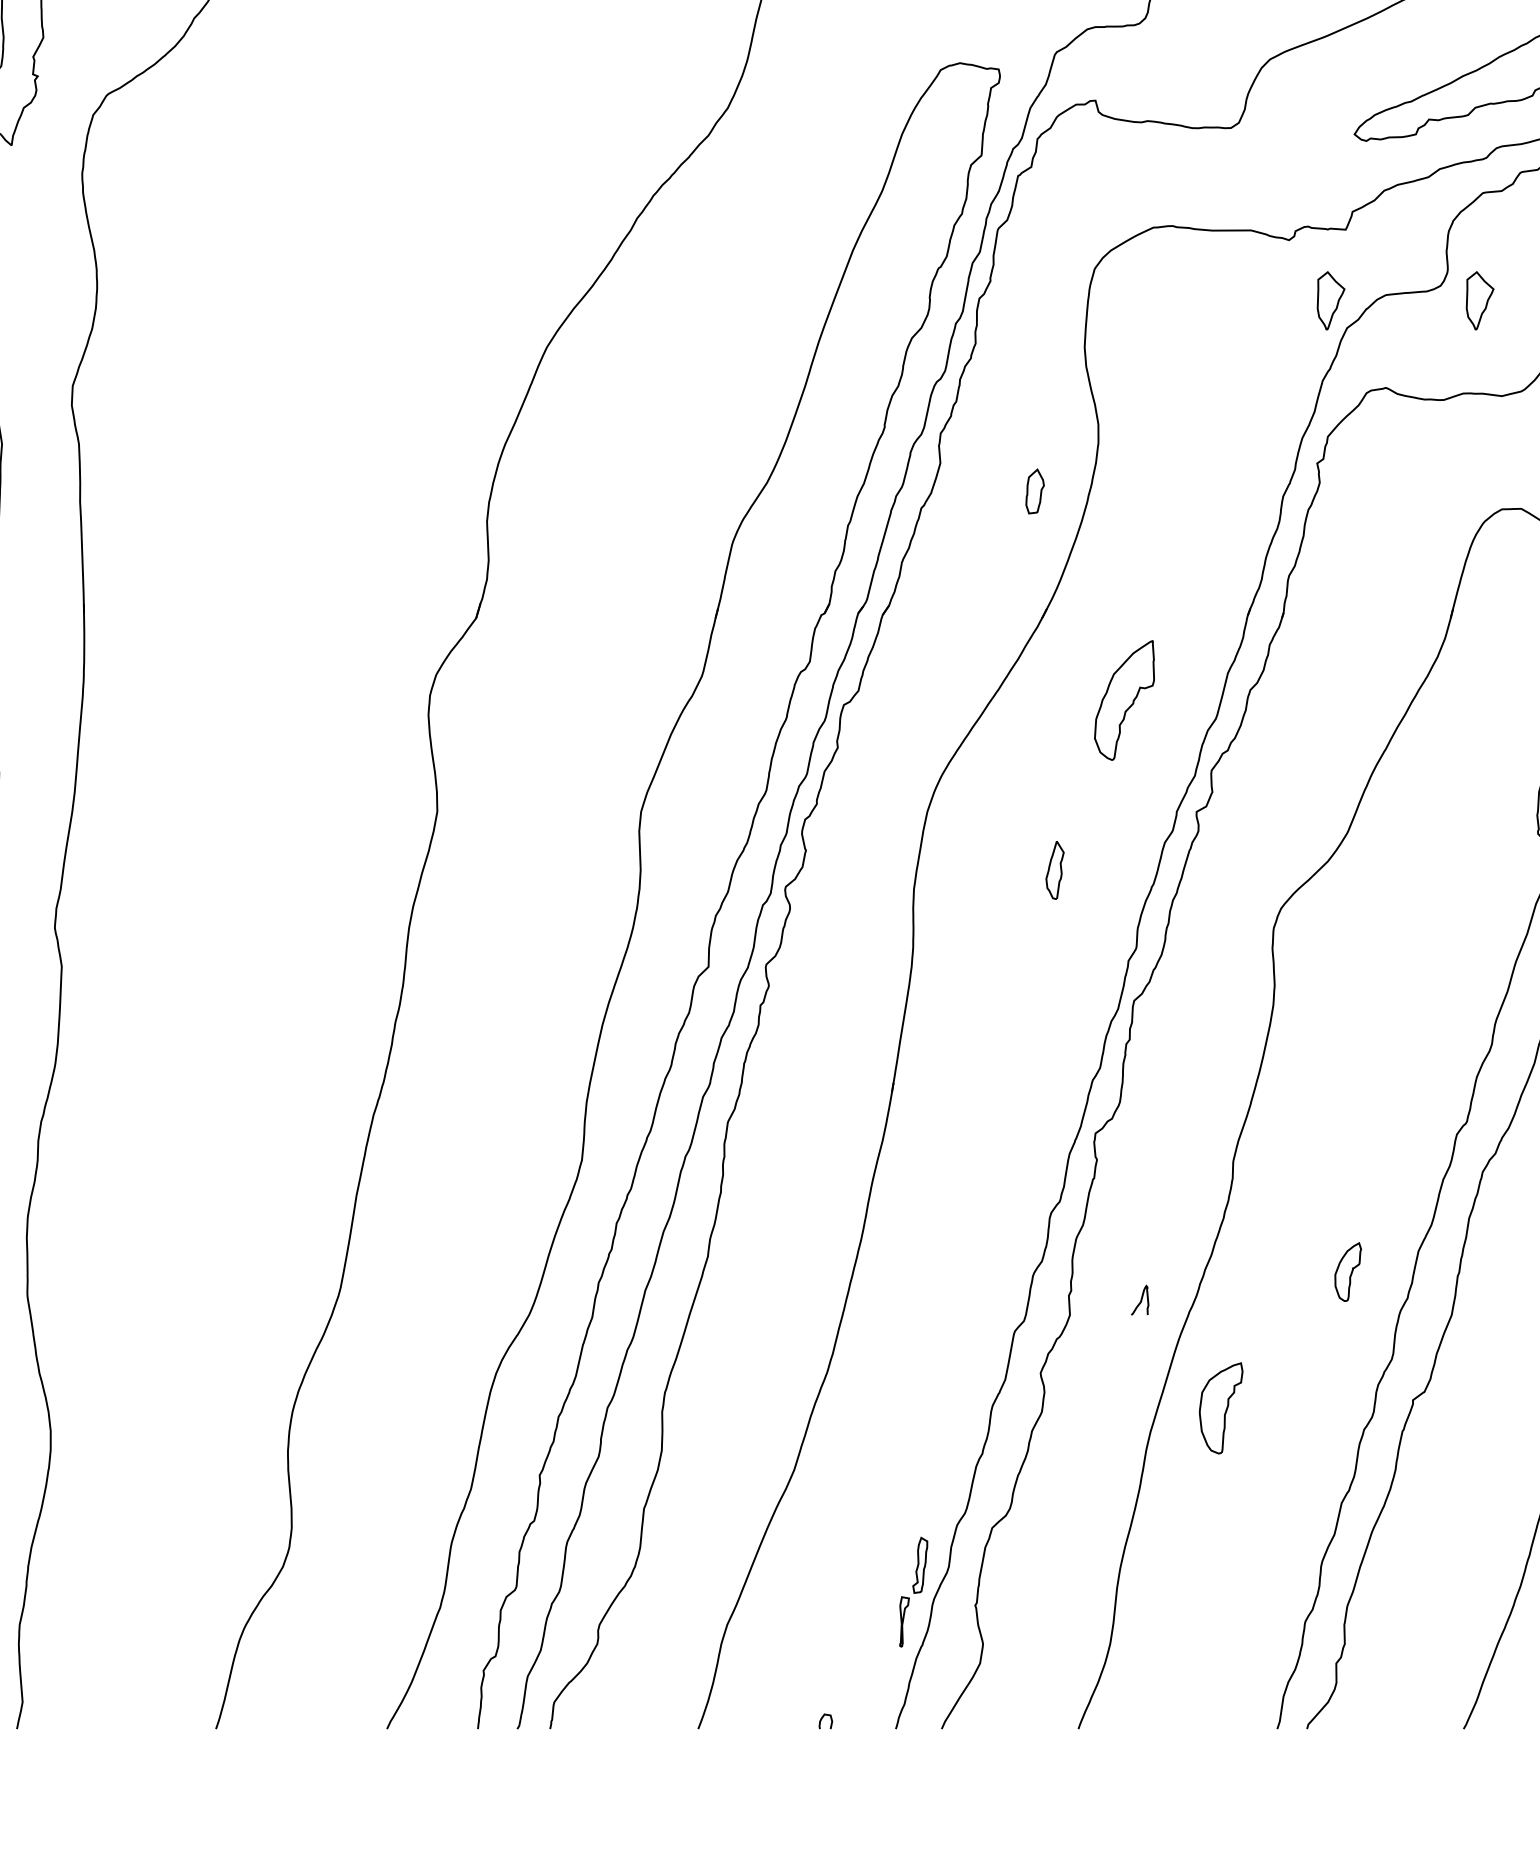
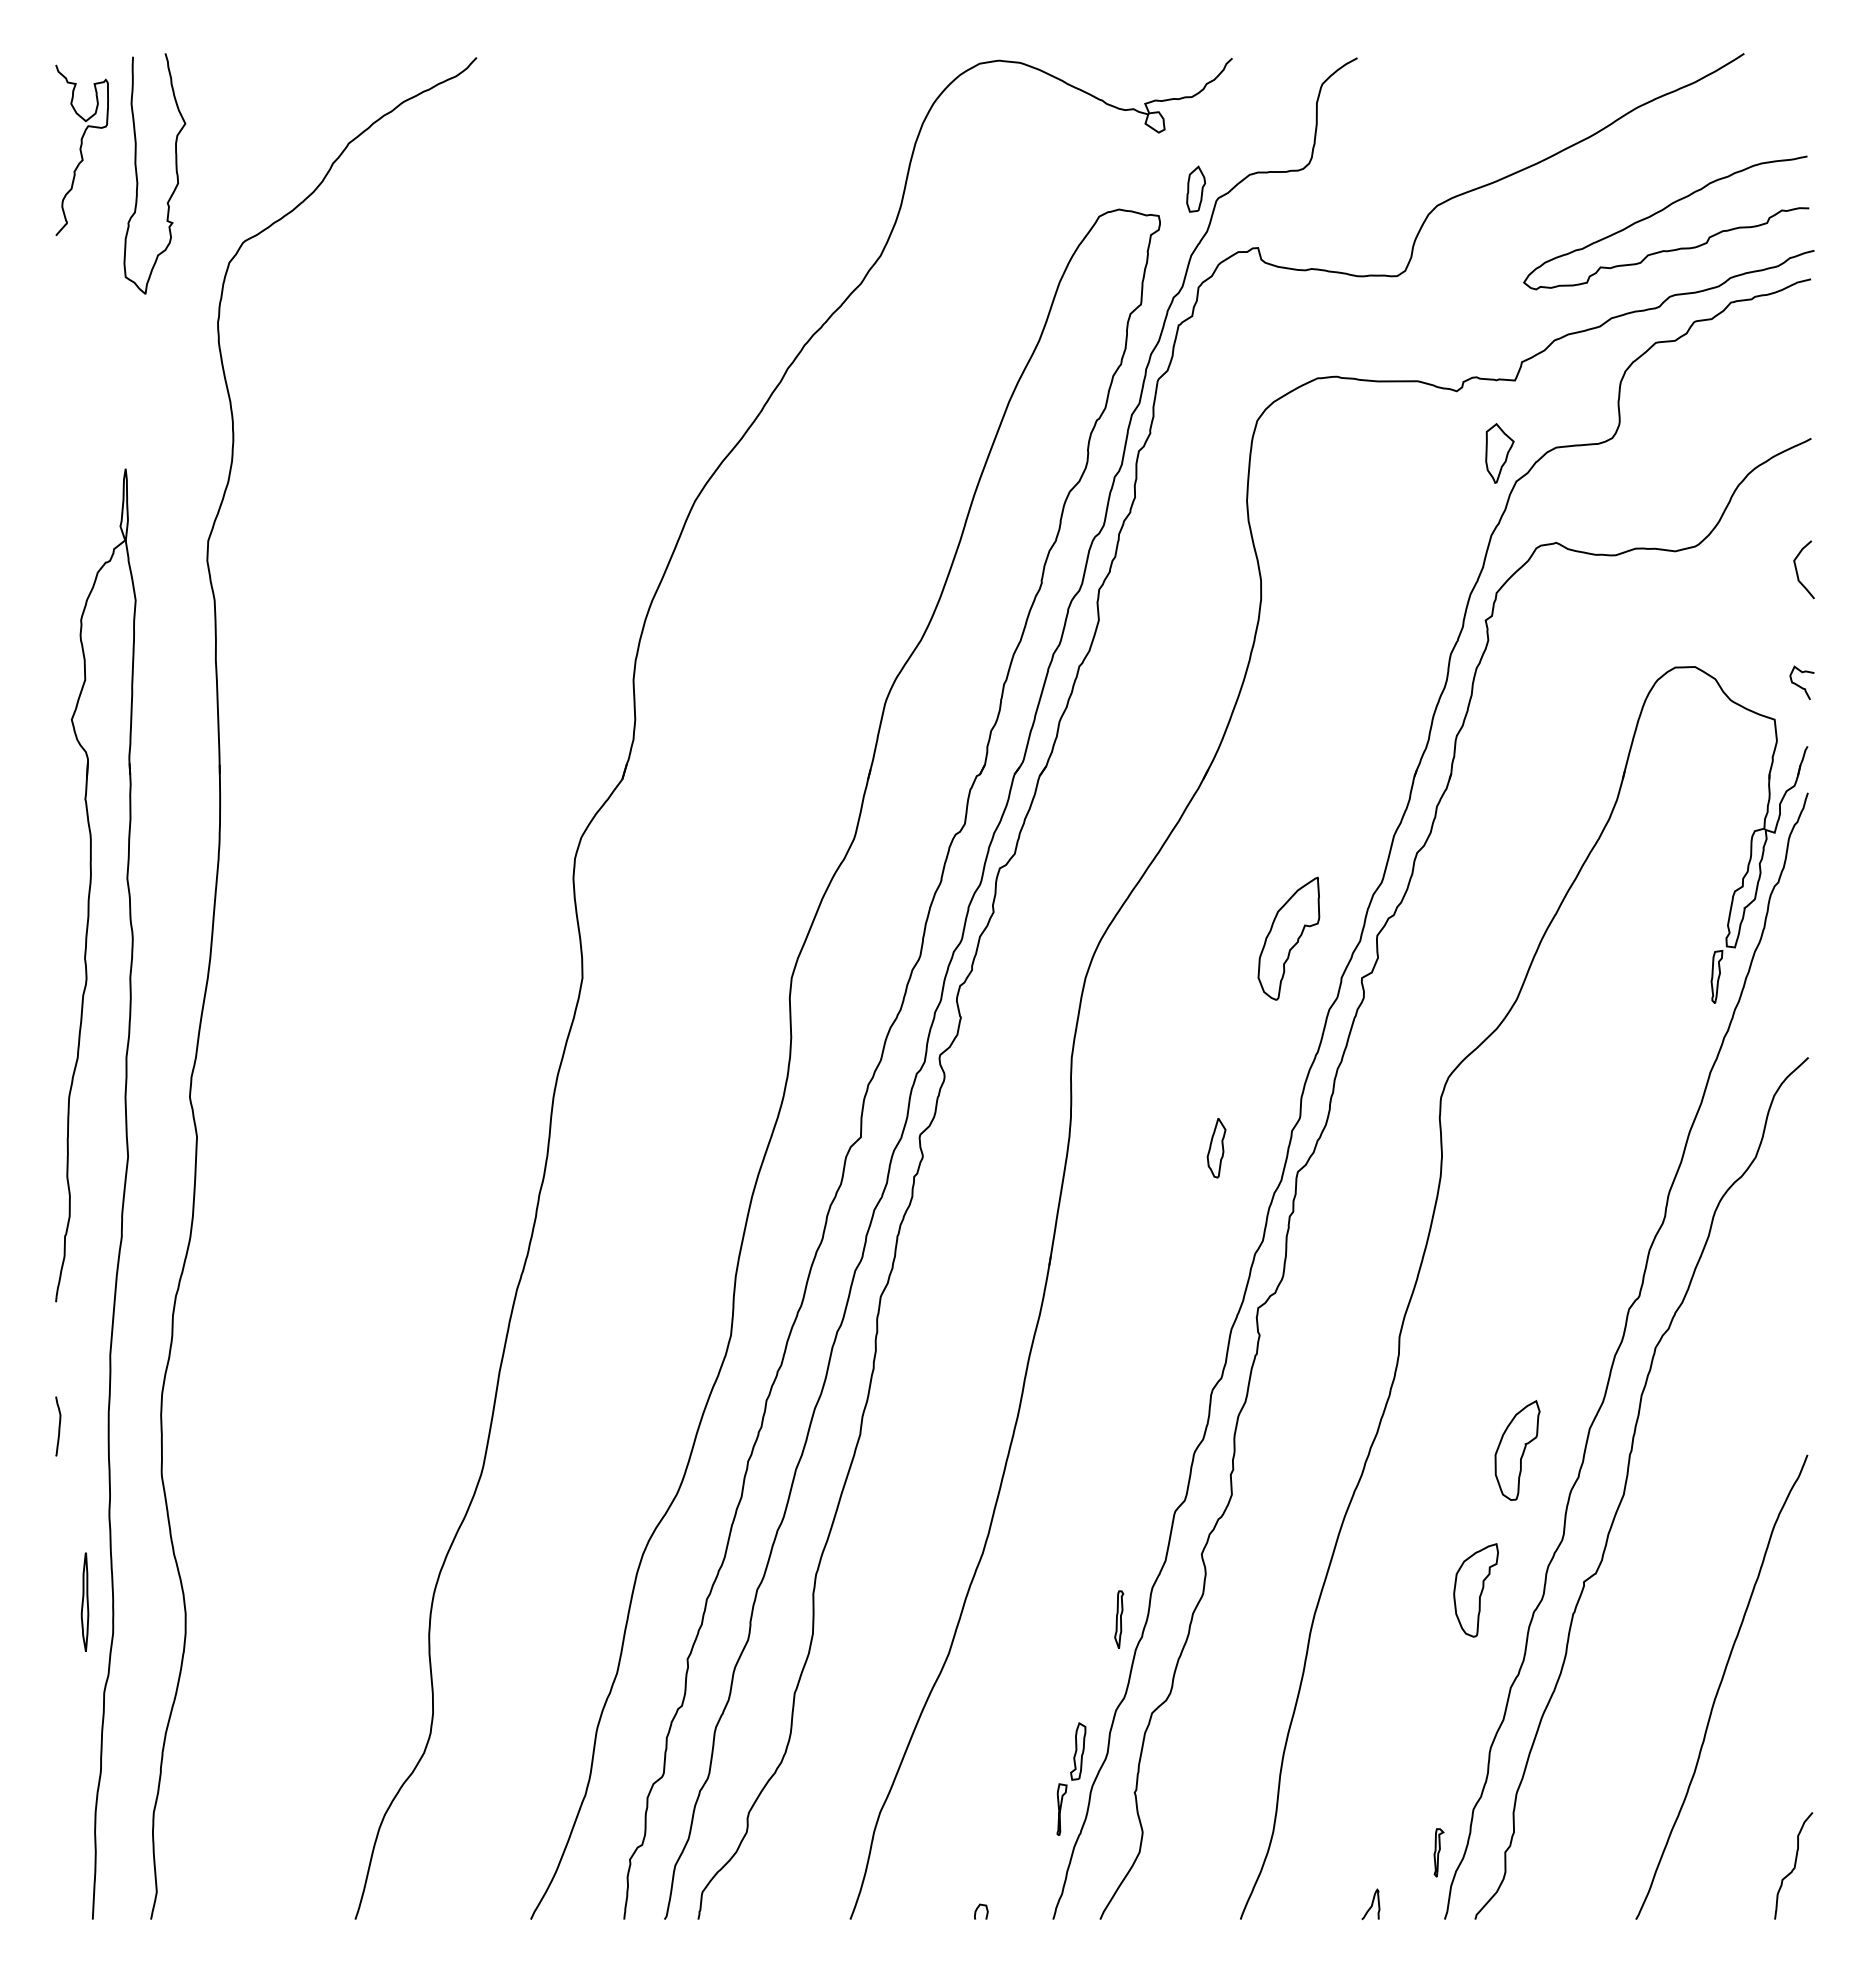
part: (1479, 300) -> (1652, 453), removed
part: (1035, 490) -> (1196, 188), moved
part: (1124, 700) -> (1288, 938), moved
part: (1054, 870) -> (1216, 1148), moved
part: (1348, 1272) -> (1517, 1450), size x1.67
curve: (1140, 1299) -> (1371, 1903), moved
part: (1220, 1408) -> (1475, 1590), moved
part: (960, 1436) -> (1119, 1619), added
part: (1271, 1663) -> (1438, 1852), added

